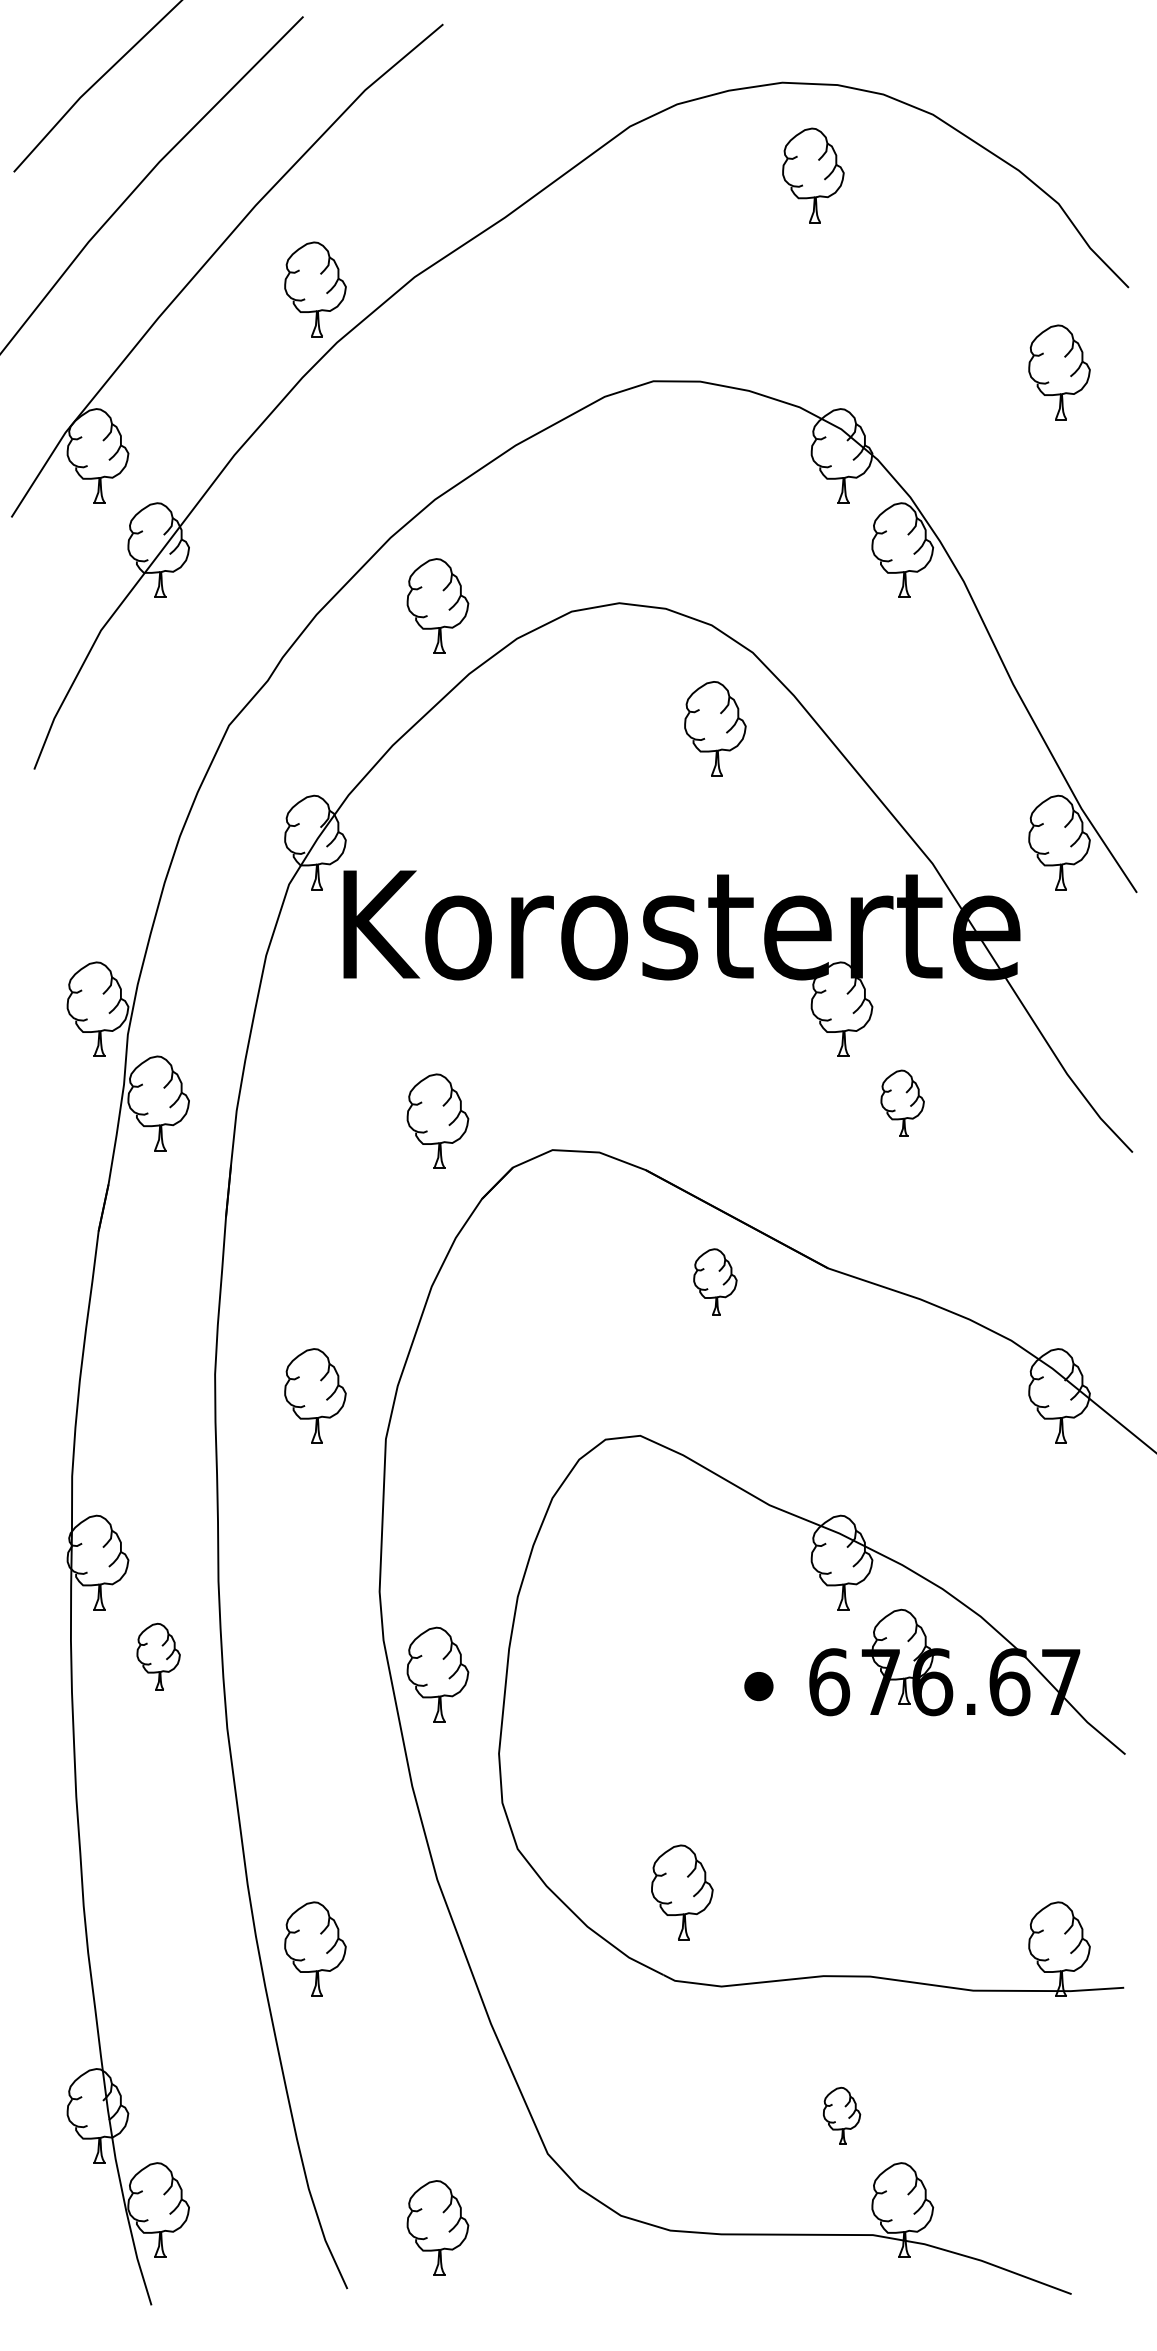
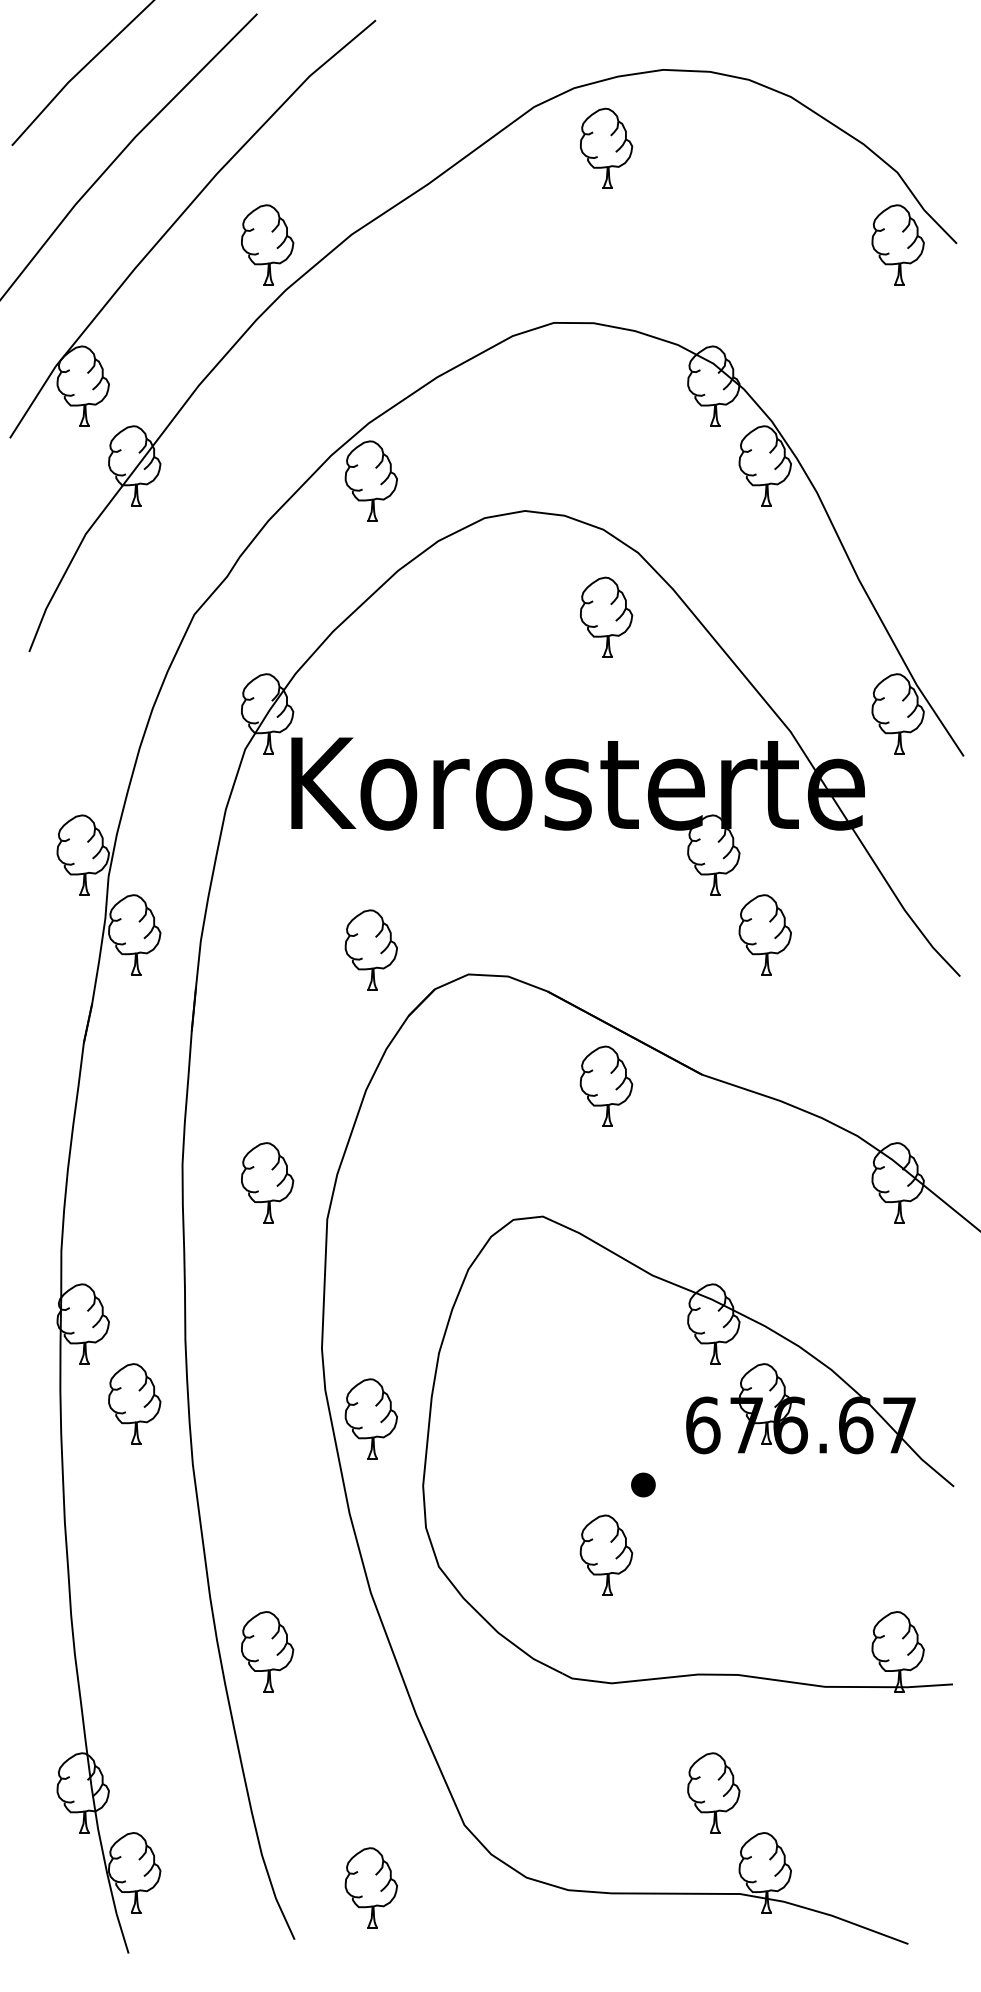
part: (813, 175) -> (606, 148), moved
part: (1059, 372) -> (898, 245), moved
part: (437, 605) -> (371, 480), moved
part: (902, 1103) -> (765, 934), size x1.43
part: (715, 1281) -> (606, 1085), size x1.43
part: (158, 1656) -> (134, 1403), size x1.43
part: (758, 1686) -> (643, 1485), moved
part: (682, 1892) -> (606, 1555), moved
part: (841, 2115) -> (713, 1792), size x1.67

